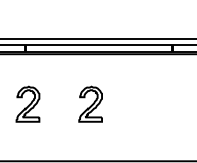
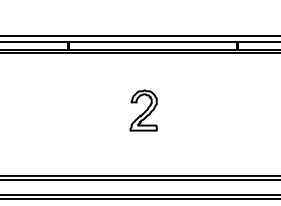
part: (27, 104) -> (71, 110), removed

